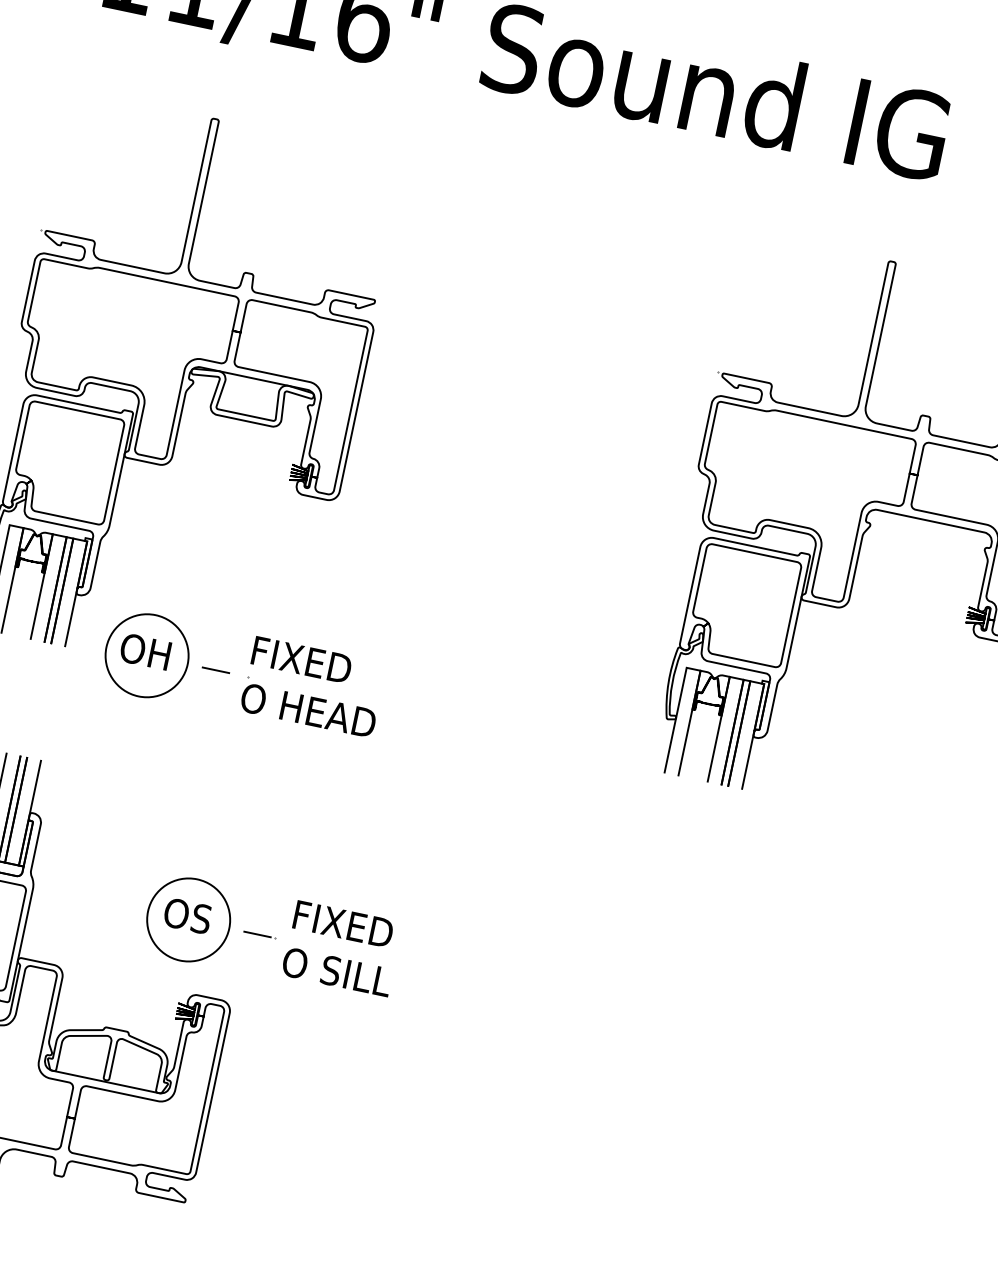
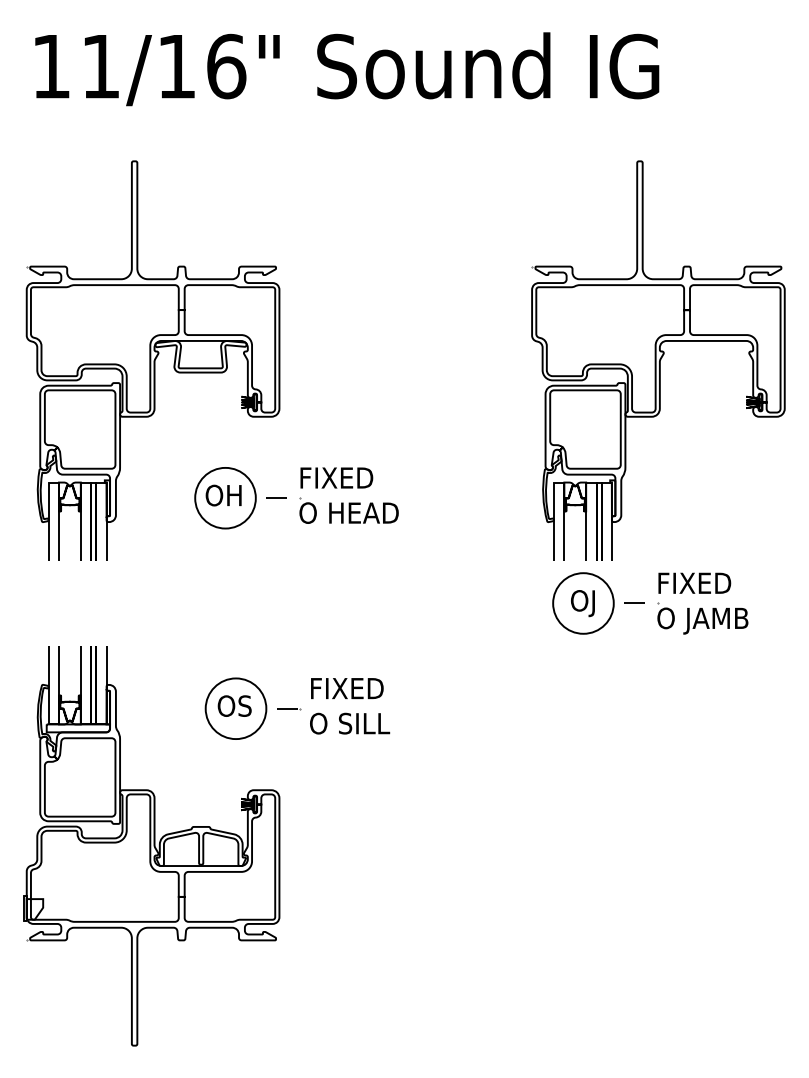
part: (242, 676) -> (296, 498), moved
part: (781, 857) -> (650, 603), added
part: (271, 936) -> (297, 708), moved

